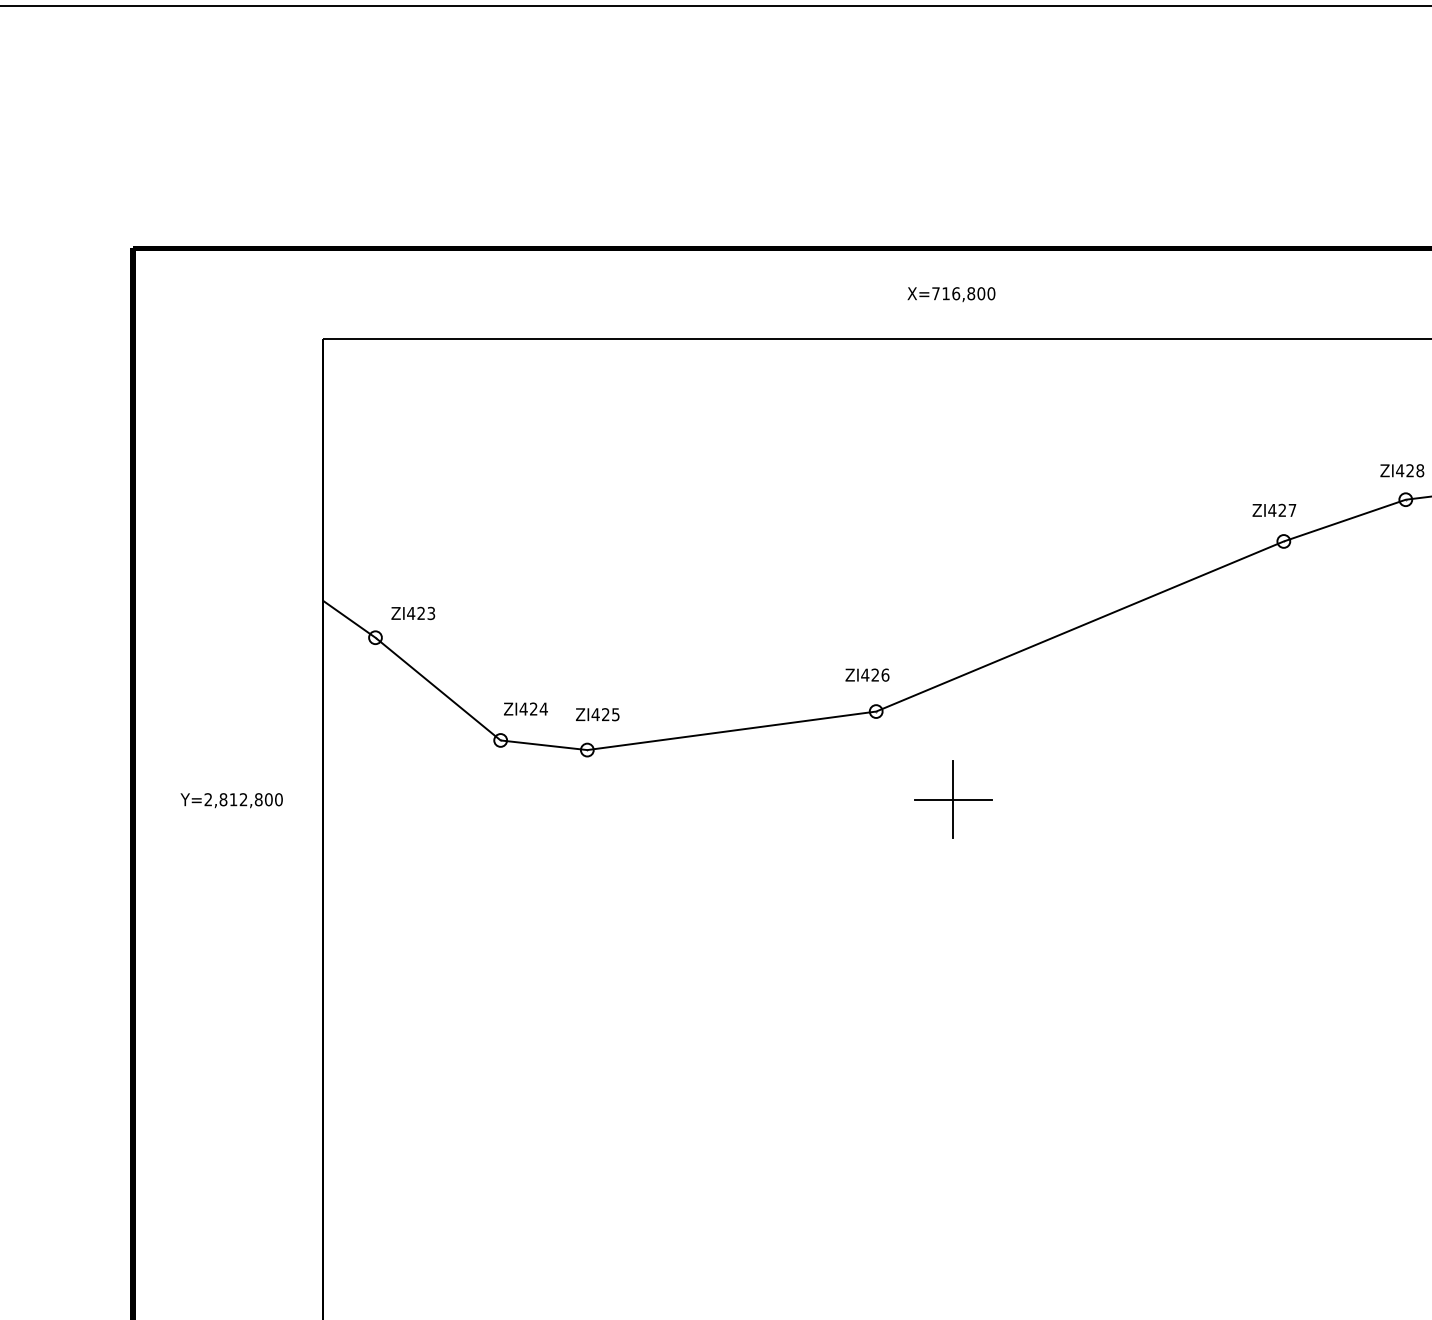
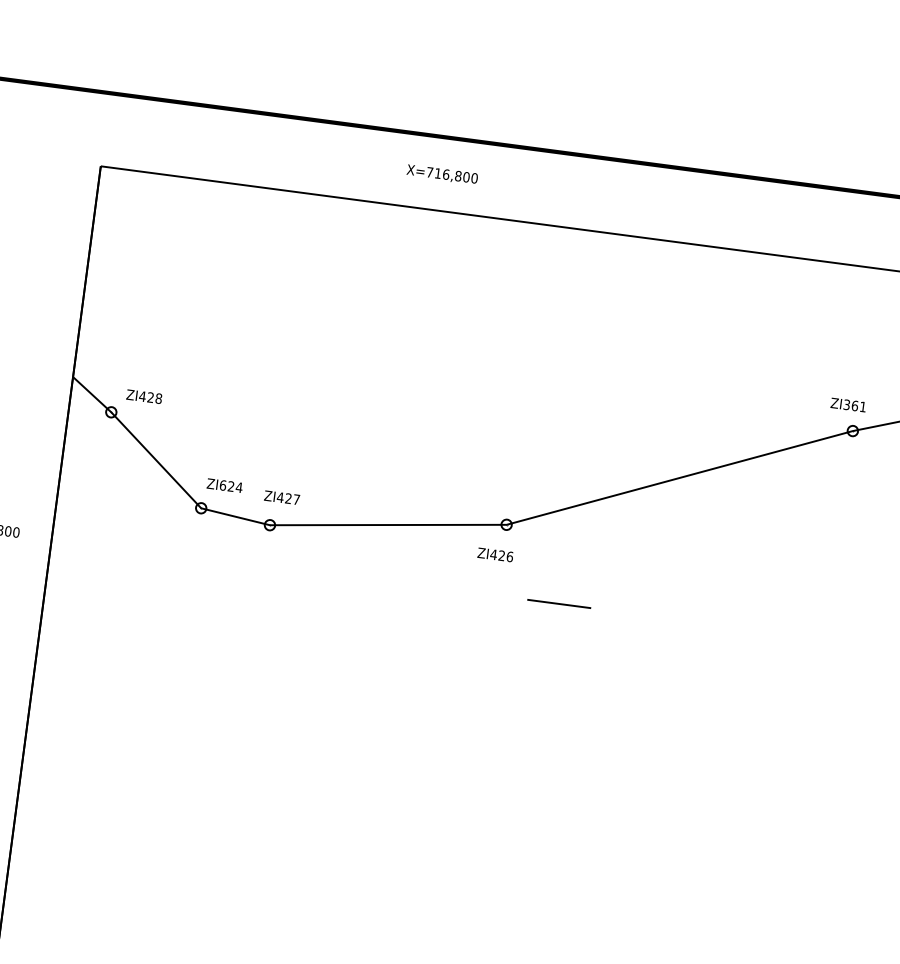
text: (951, 294) -> (442, 174), moved
text: (1282, 510) -> (855, 406), ZI427 -> ZI361
text: (431, 613) -> (158, 398), ZI423 -> ZI428
text: (867, 674) -> (495, 554), moved
text: (523, 708) -> (222, 484), ZI424 -> ZI624
text: (615, 714) -> (296, 499), ZI425 -> ZI427
line: (953, 799) -> (559, 603), removed

